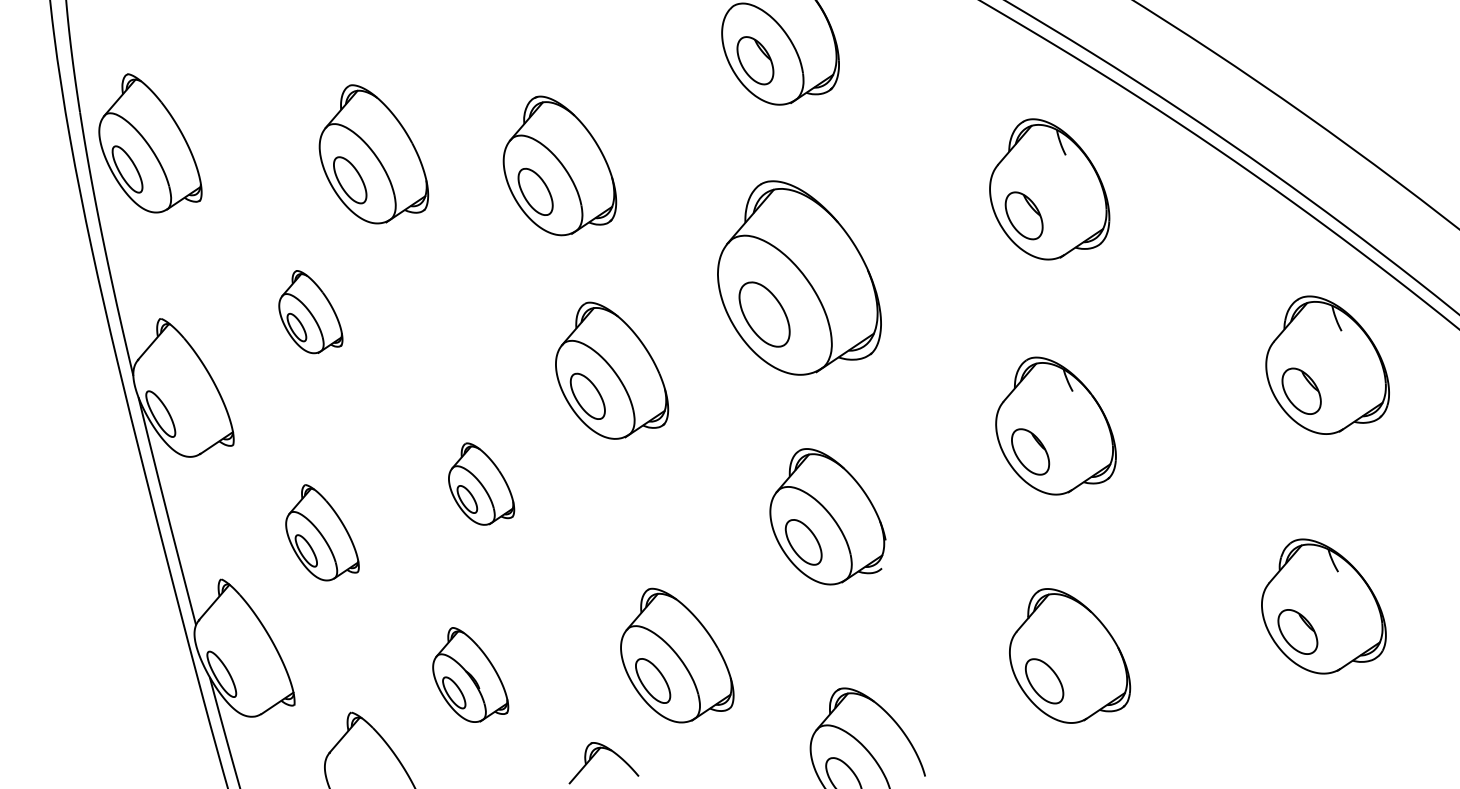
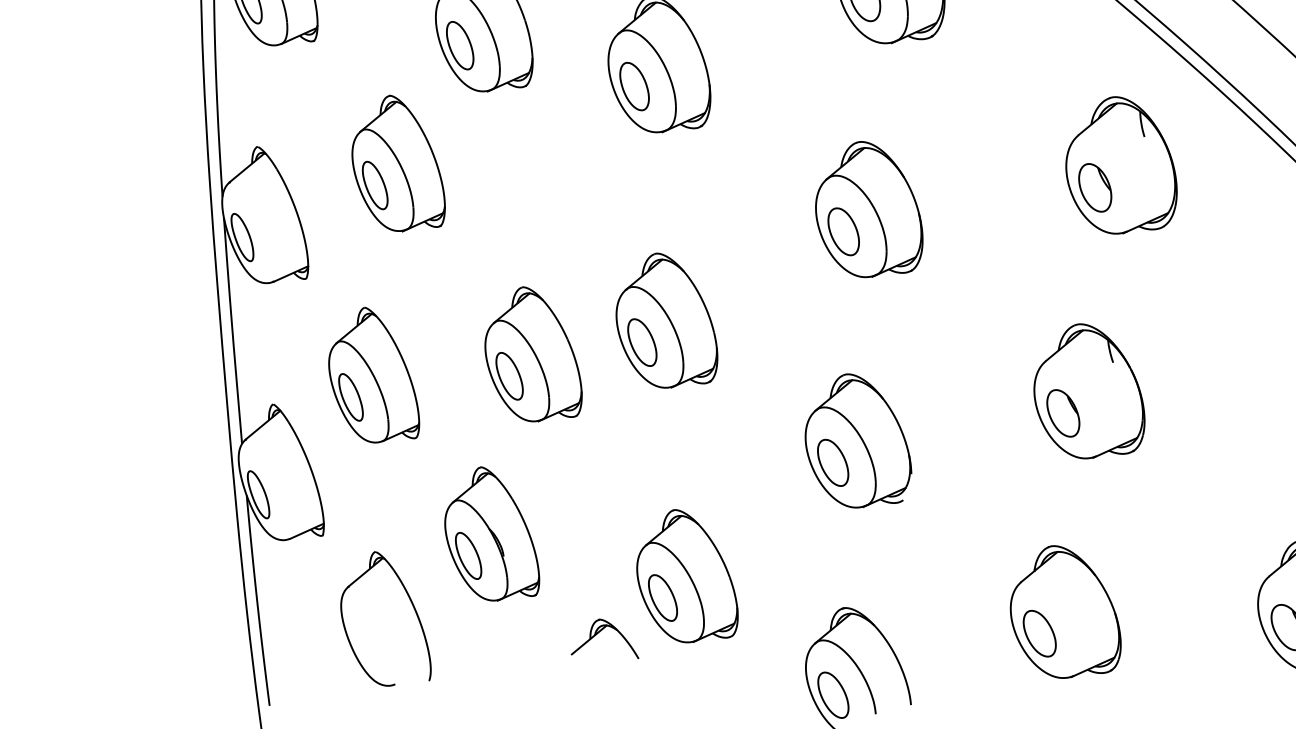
part: (799, 278) -> (871, 211), size x0.71
part: (310, 311) -> (401, 164), size x1.67
part: (612, 370) -> (669, 321), moved
part: (481, 483) -> (536, 355), size x1.67
part: (322, 532) -> (377, 376), size x1.43
part: (677, 655) -> (690, 577), moved
part: (470, 674) -> (495, 534), size x1.43

